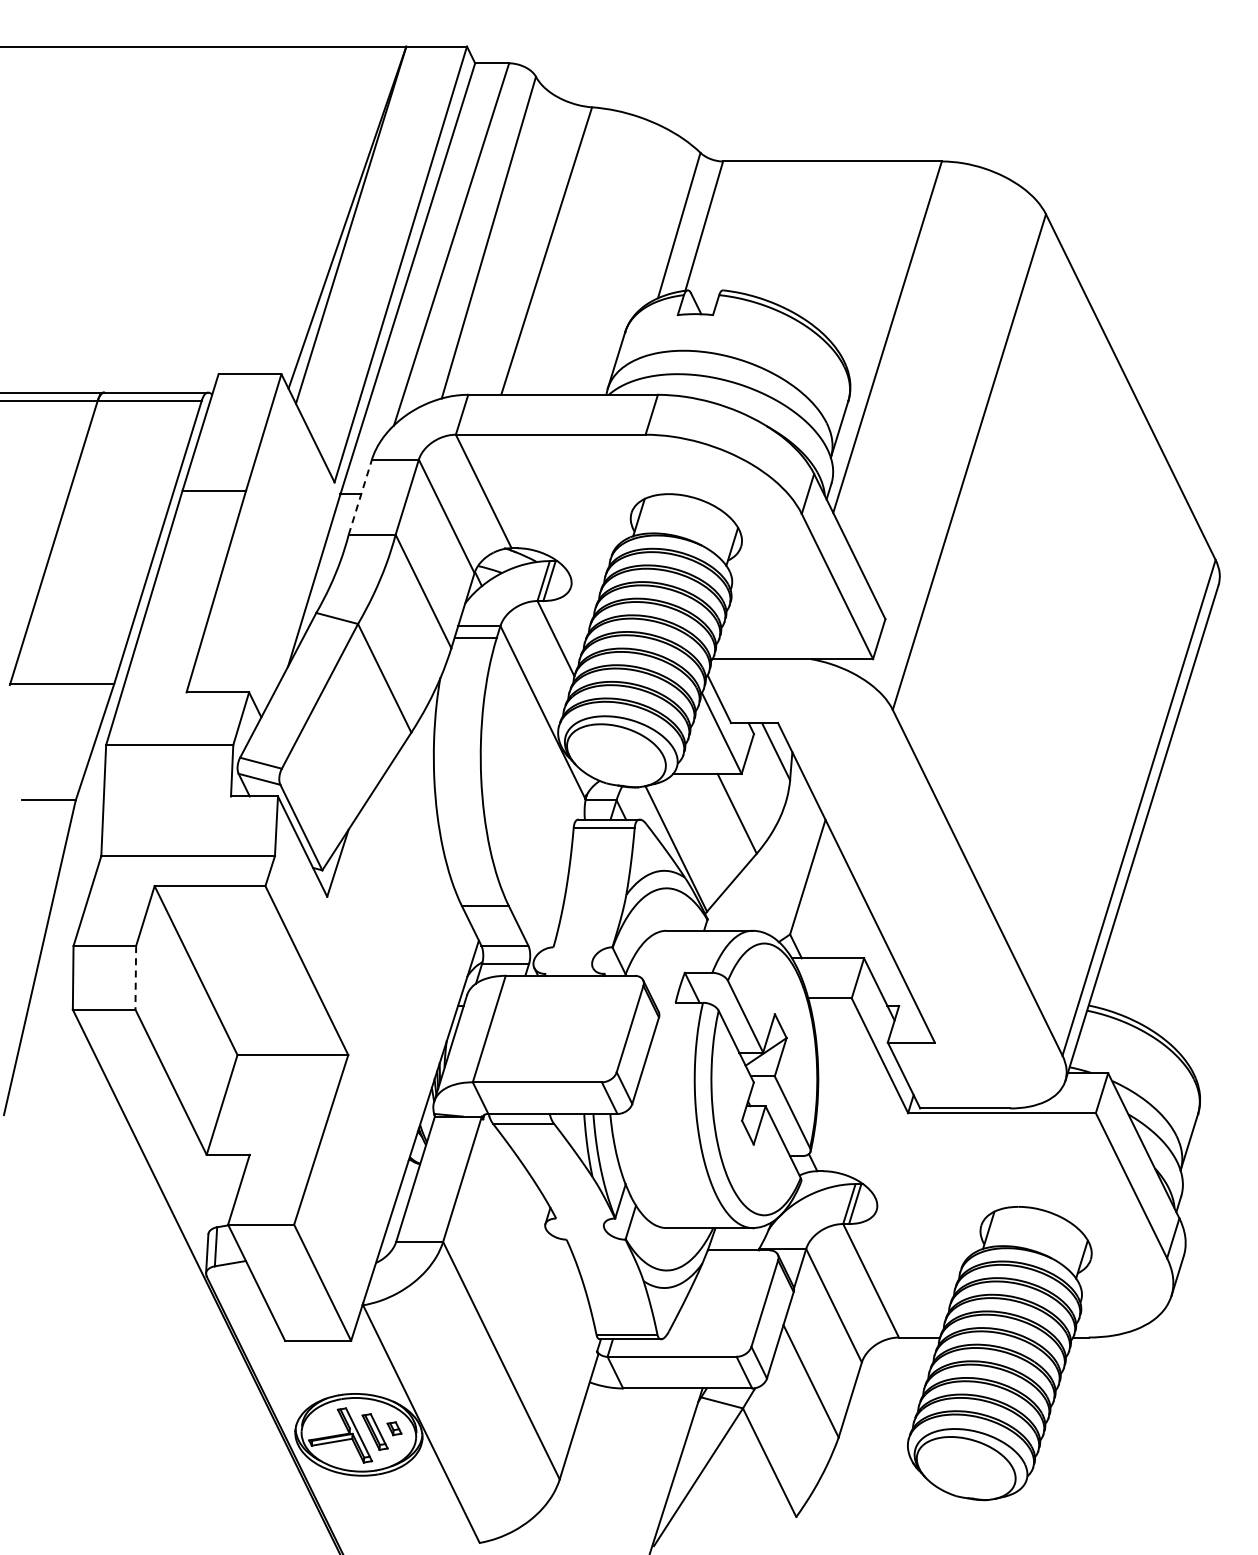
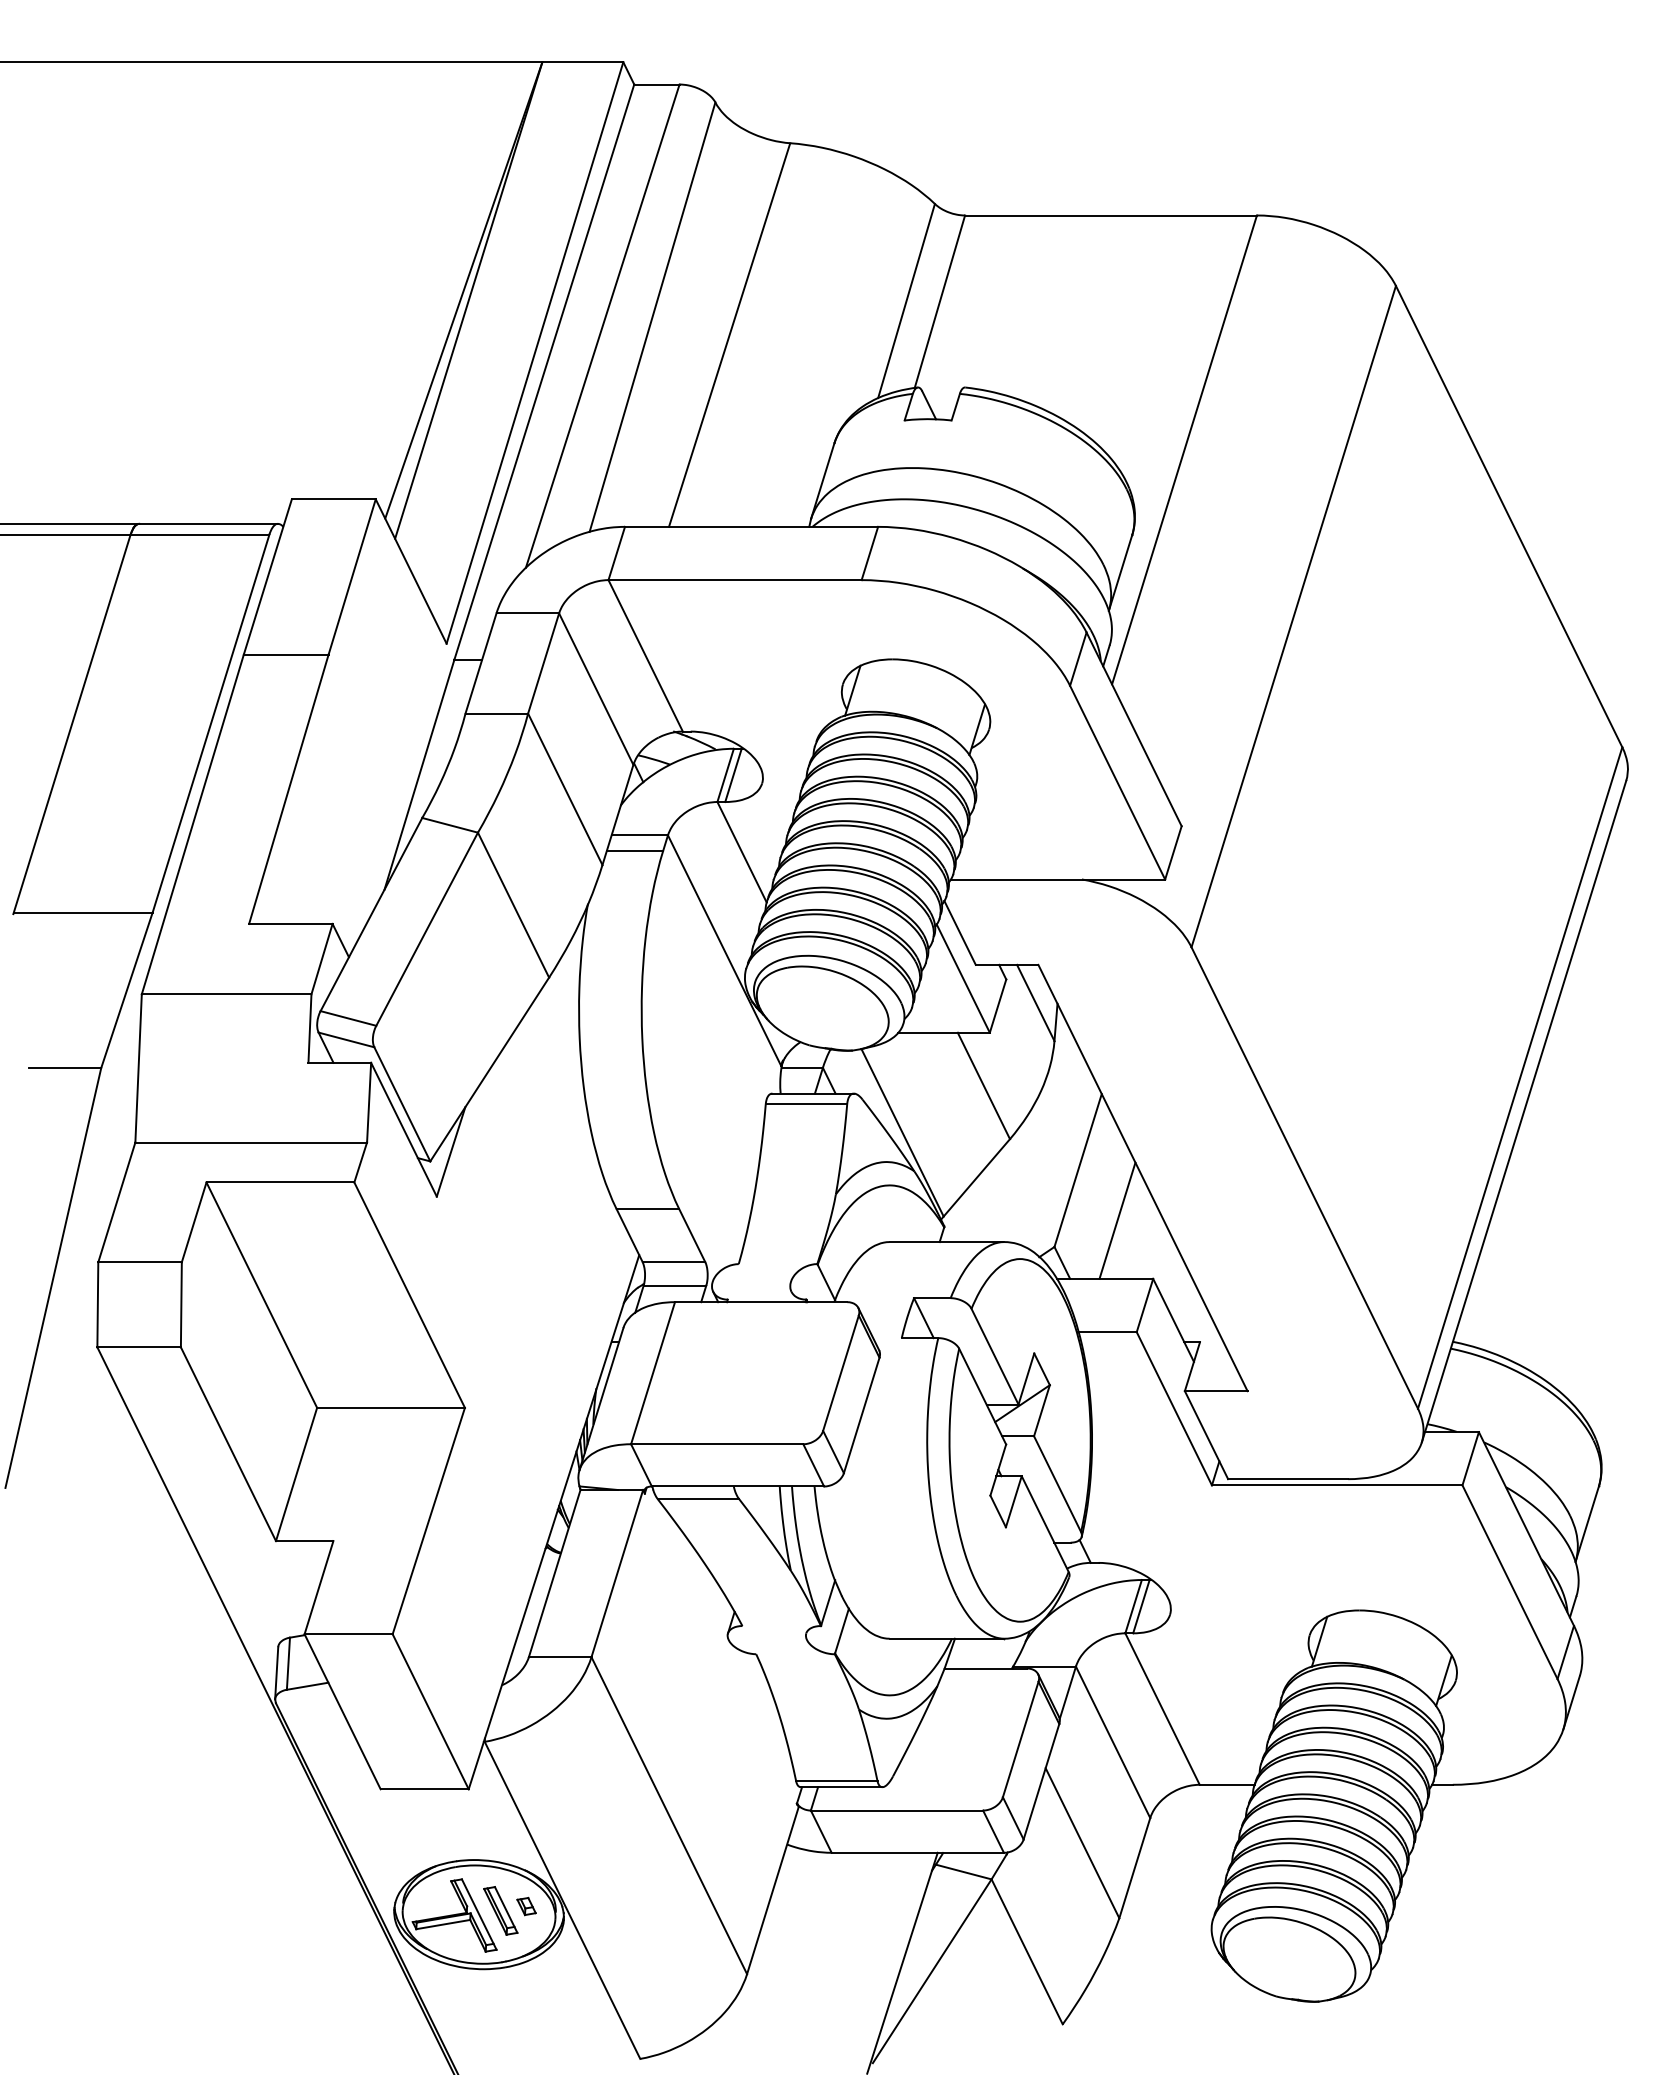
line: (360, 496) -> (481, 662), dashed -> solid
line: (836, 914) -> (1116, 1220), added
line: (135, 977) -> (180, 1304), dashed -> solid

